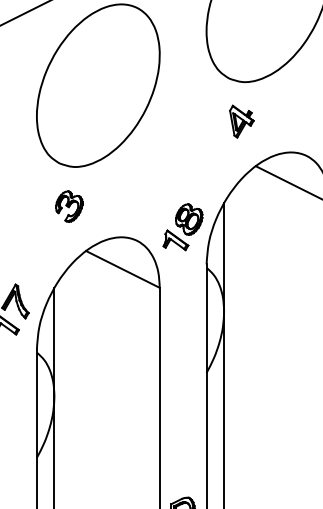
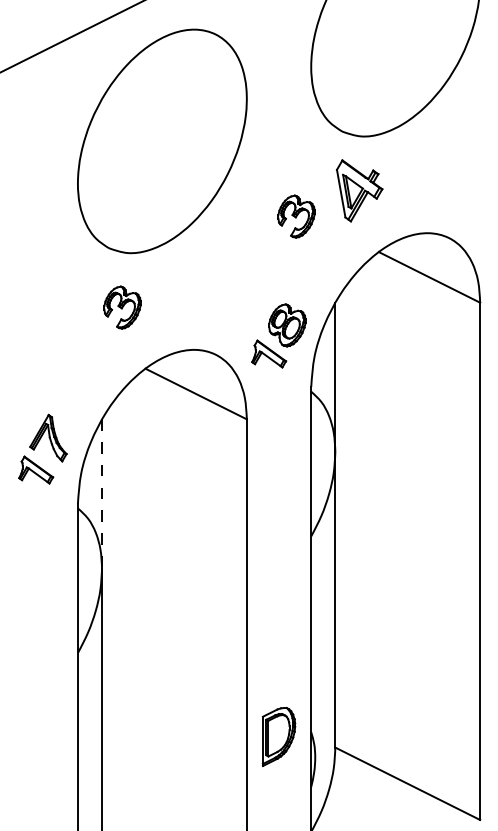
part: (241, 121) -> (359, 190), size x1.4
part: (195, 140) -> (296, 216), added
line: (54, 342) -> (102, 494), solid -> dashed

